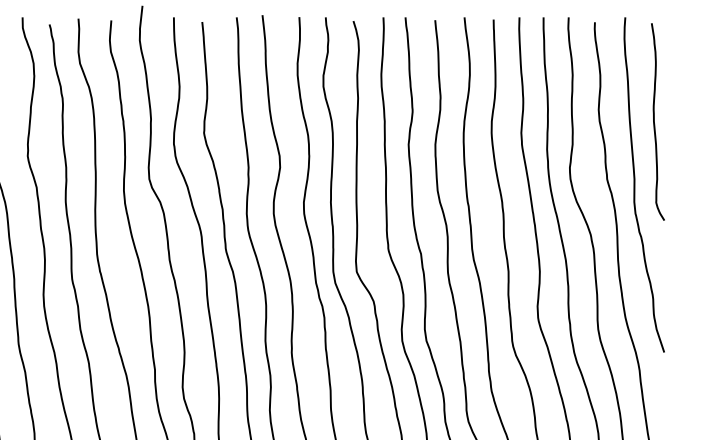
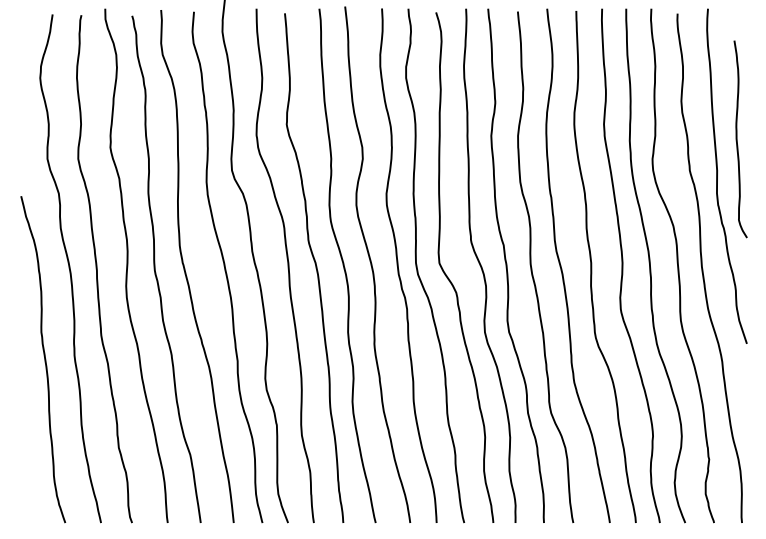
curve: (654, 122) -> (737, 139), moved

